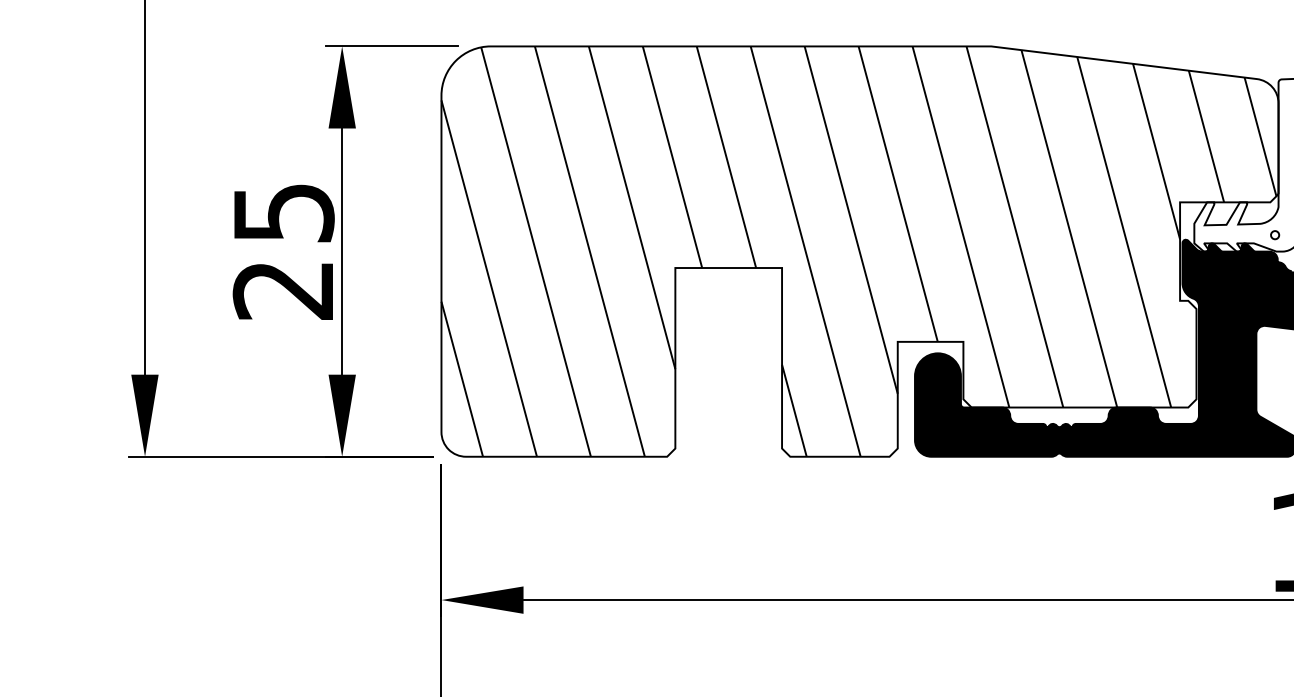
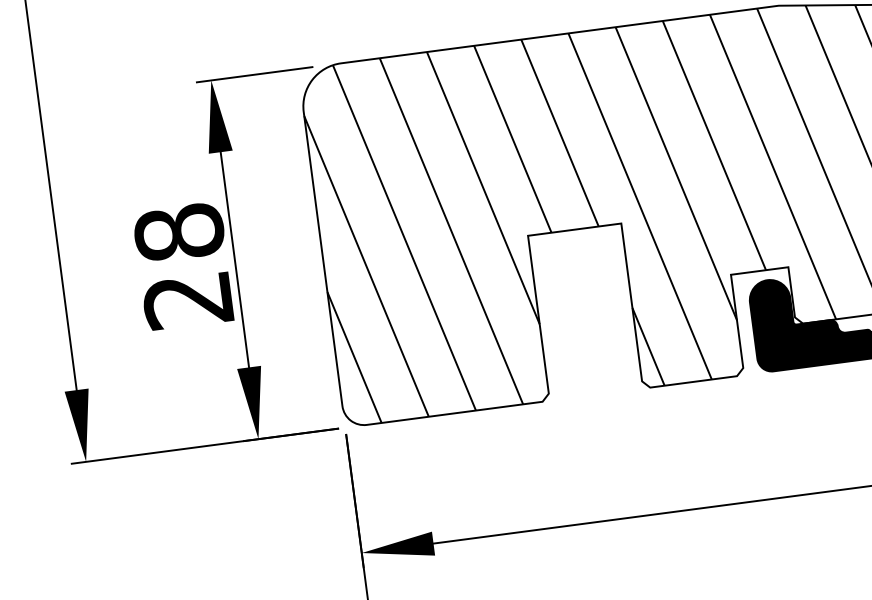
text: (283, 212) -> (179, 232), 25 -> 28

